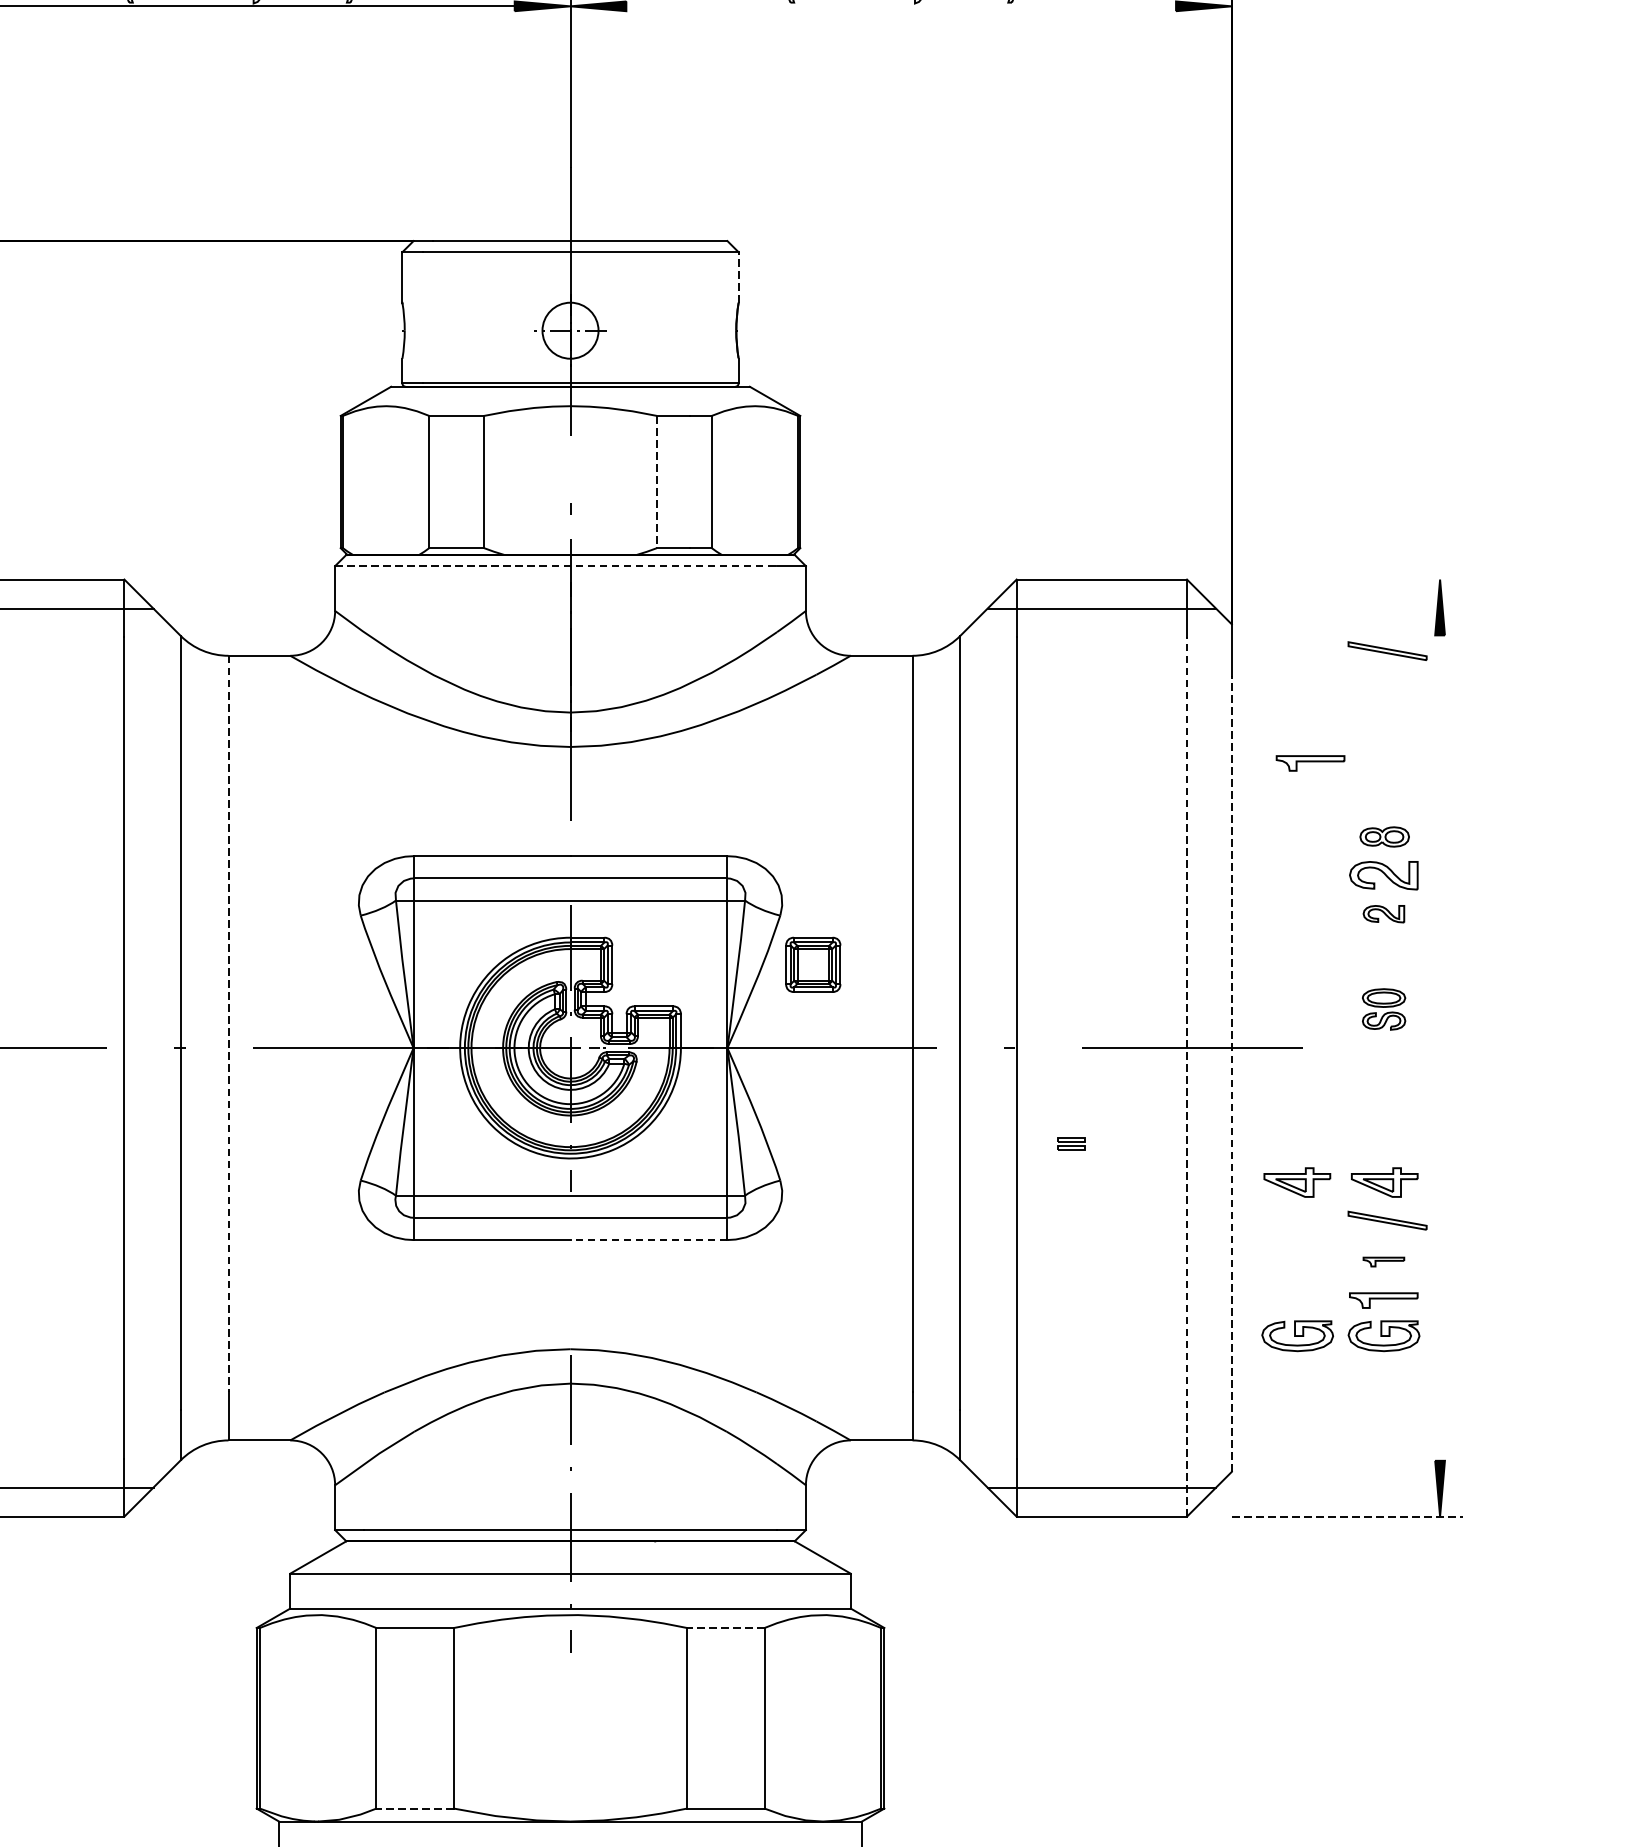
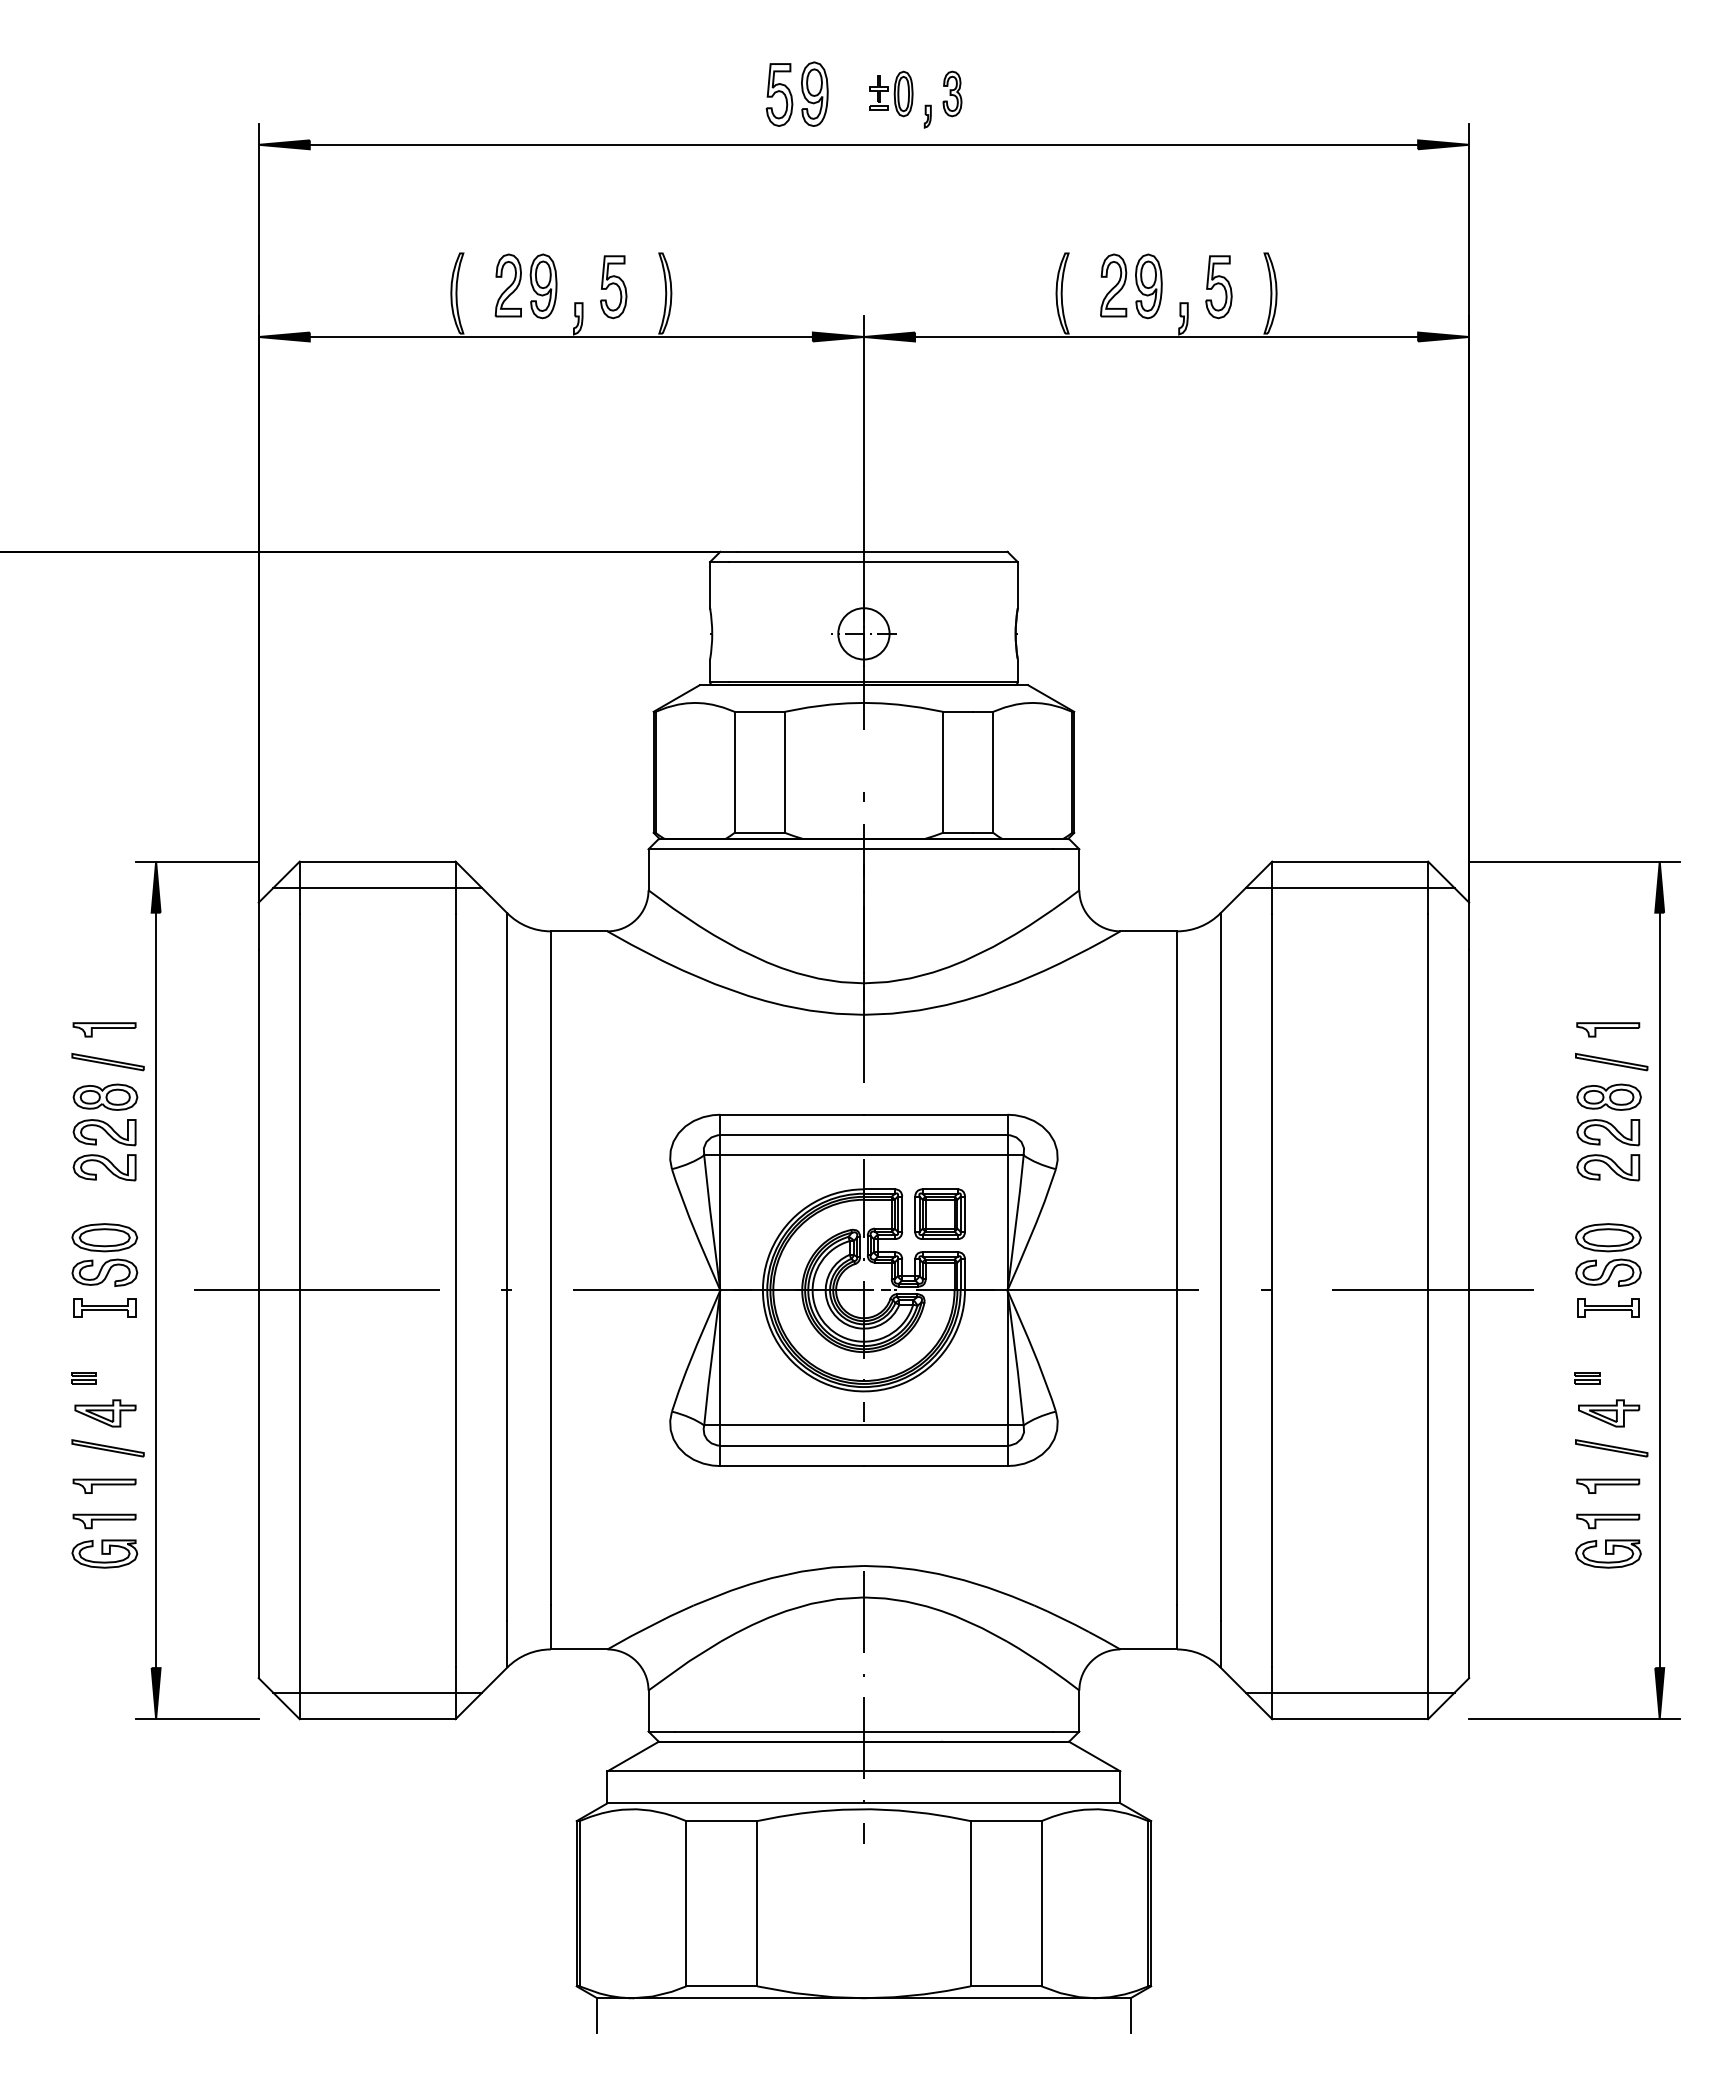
line: (901, 6) -> (1166, 337), added
line: (738, 276) -> (1017, 584), dashed -> solid
line: (656, 482) -> (942, 772), dashed -> solid
line: (556, 566) -> (851, 849), dashed -> solid
line: (1346, 579) -> (1574, 861), added
part: (1387, 650) -> (1611, 1061), moved
part: (1310, 763) -> (1608, 1029), moved
part: (1384, 836) -> (1608, 1096), size x1.43
part: (1384, 913) -> (1608, 1167), size x1.67
part: (812, 964) -> (939, 1213), moved
part: (1384, 1008) -> (1608, 1254), size x1.67
line: (228, 1024) -> (550, 1268), dashed -> solid
line: (1439, 1048) -> (1659, 1290), added
part: (1384, 1066) -> (1608, 1307), added
line: (1232, 1073) -> (1469, 1313), dashed -> solid
line: (1187, 1076) -> (1428, 1316), dashed -> solid
part: (1071, 1144) -> (1587, 1378), moved
part: (1297, 1182) -> (1529, 1413), removed
line: (648, 1240) -> (935, 1466), dashed -> solid
part: (1384, 1261) -> (1608, 1485), size x1.67
part: (1297, 1335) -> (1529, 1553), removed
line: (1346, 1516) -> (1574, 1719), dashed -> solid
line: (726, 1628) -> (1006, 1821), dashed -> solid
line: (414, 1808) -> (721, 1986), dashed -> solid

